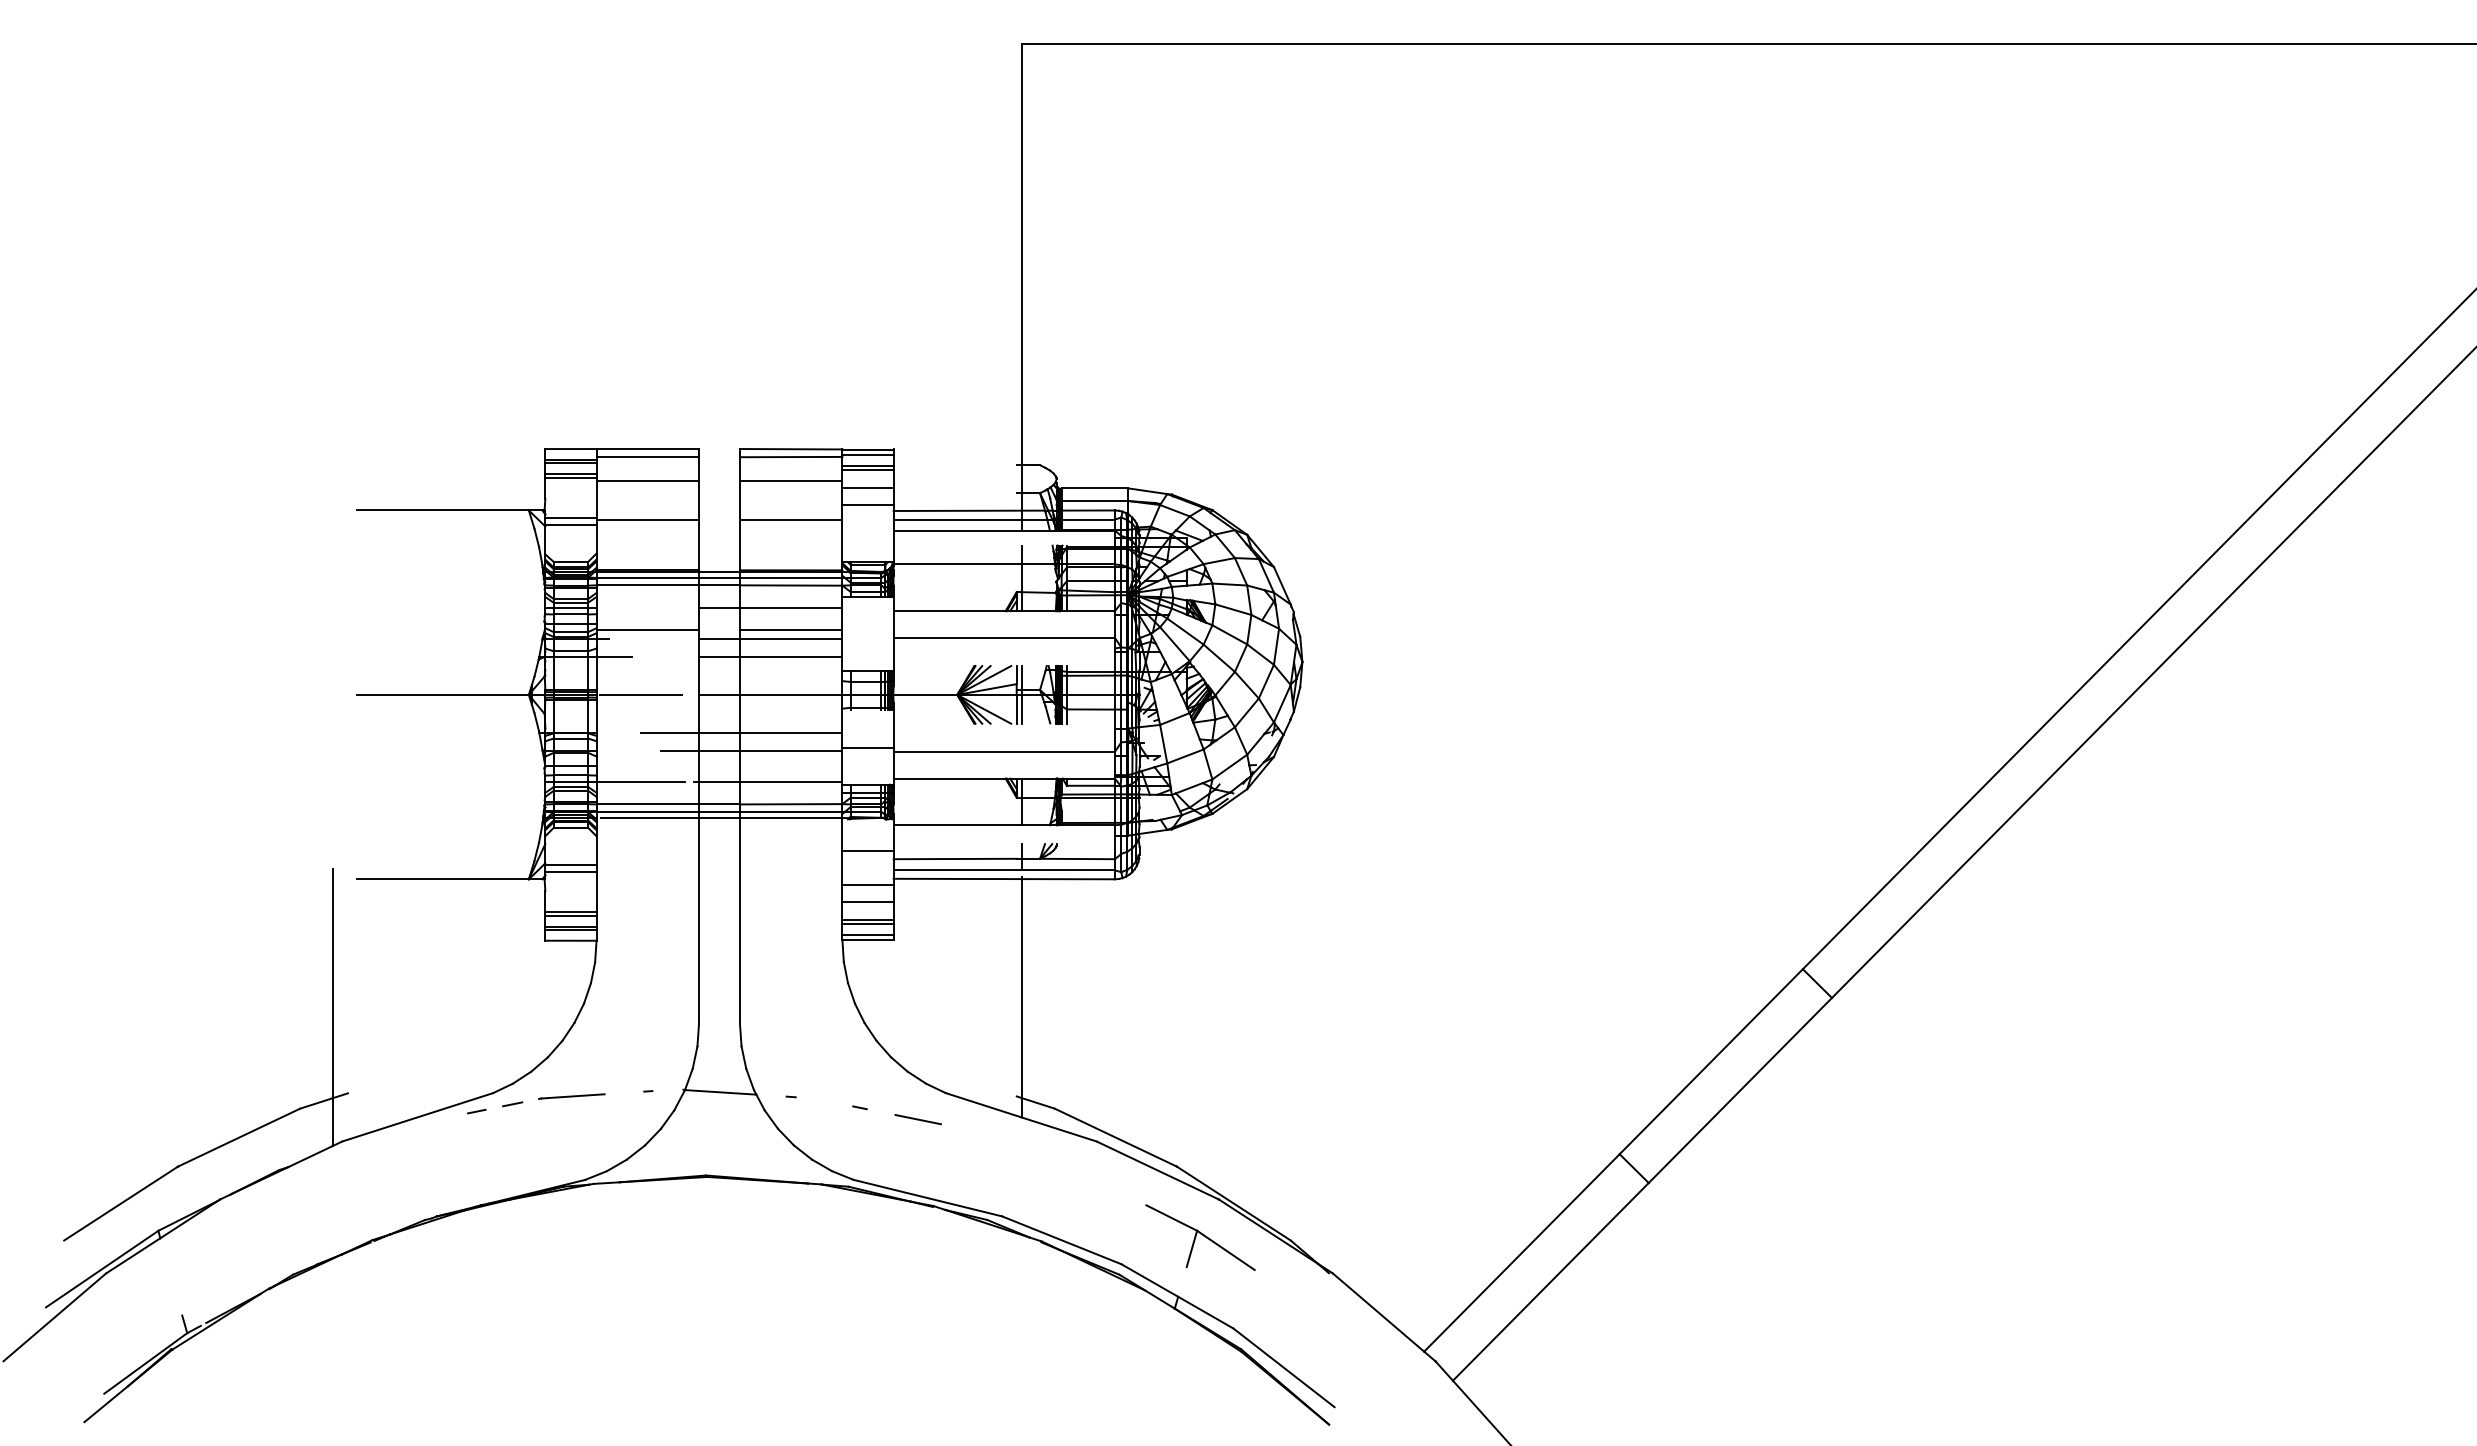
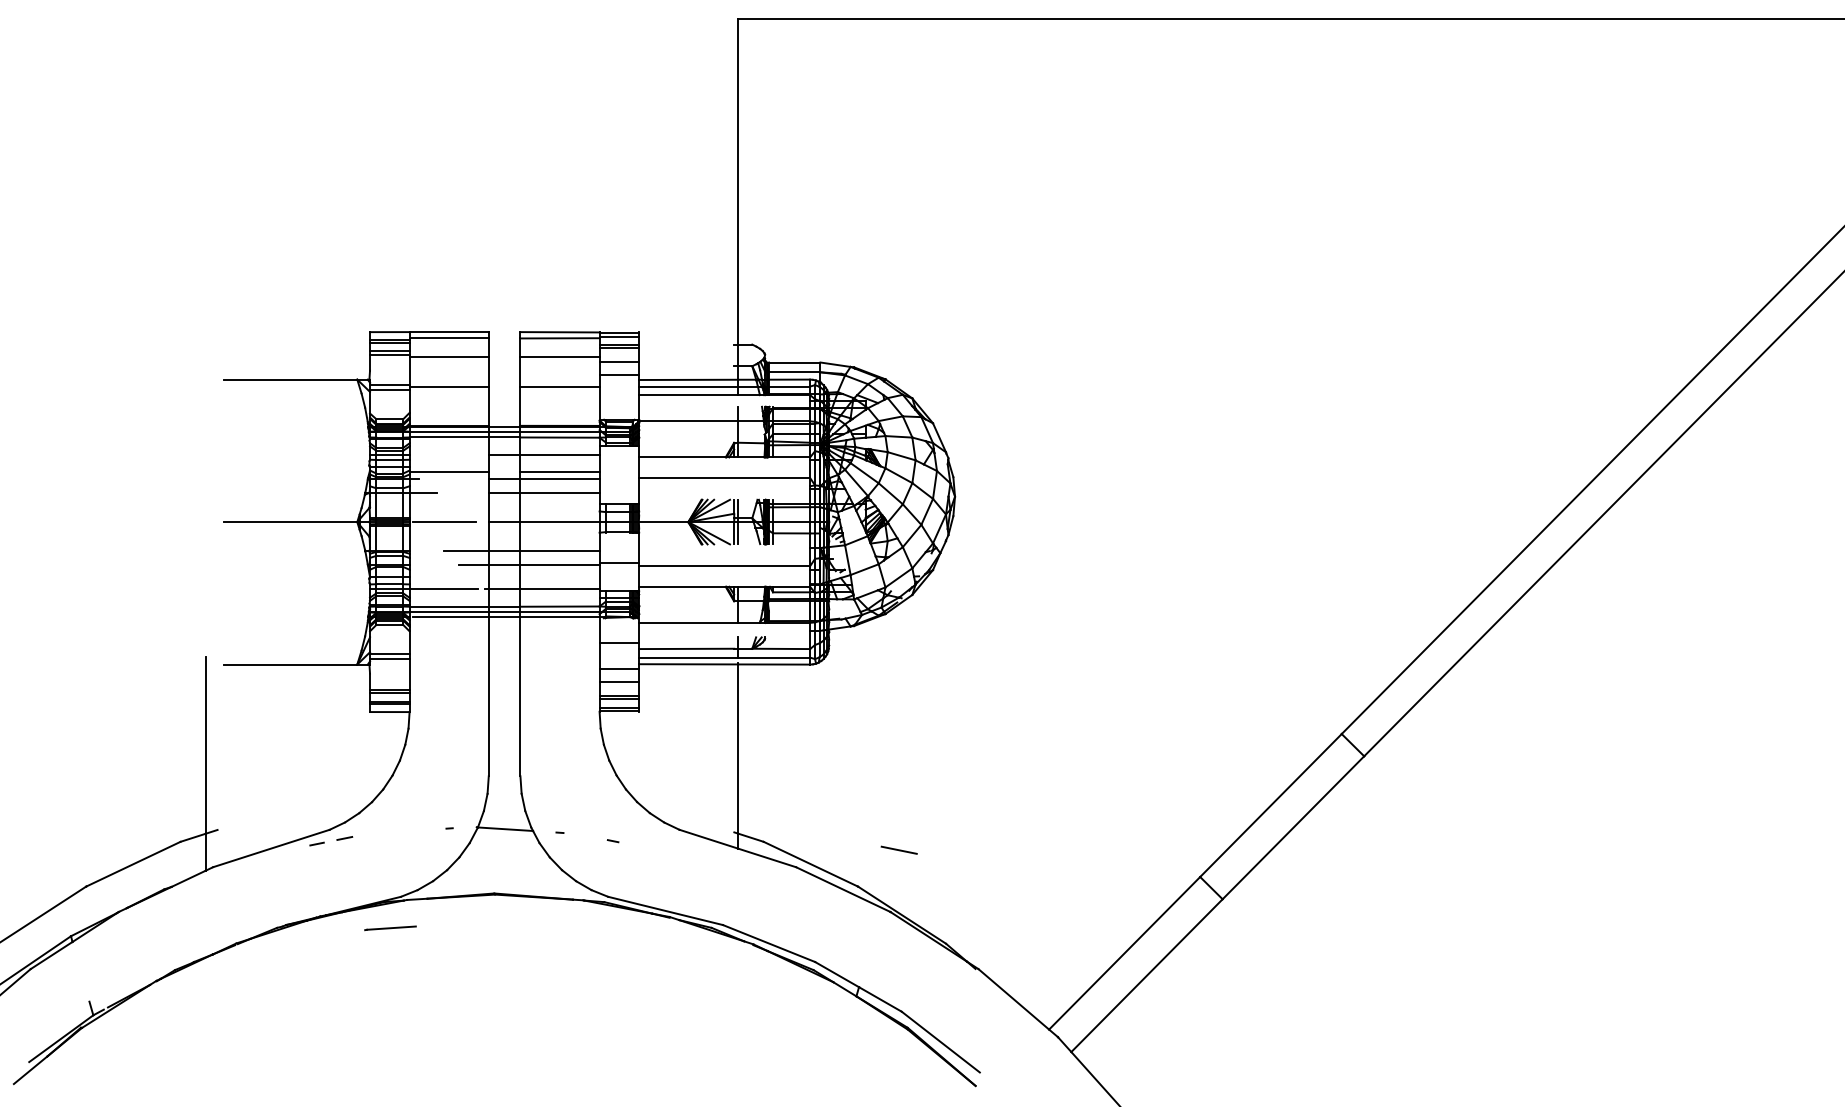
line: (571, 1096) -> (390, 928), moved
line: (917, 1119) -> (898, 850), moved
part: (1200, 1237) -> (876, 941), removed

